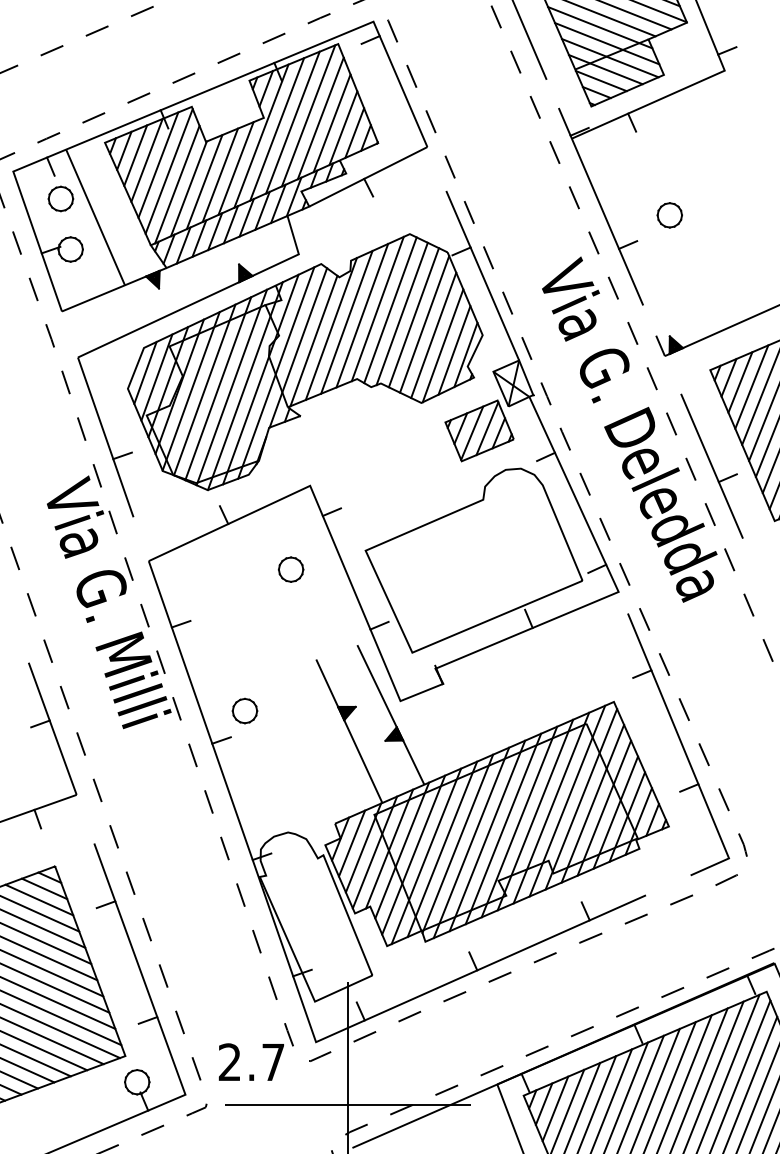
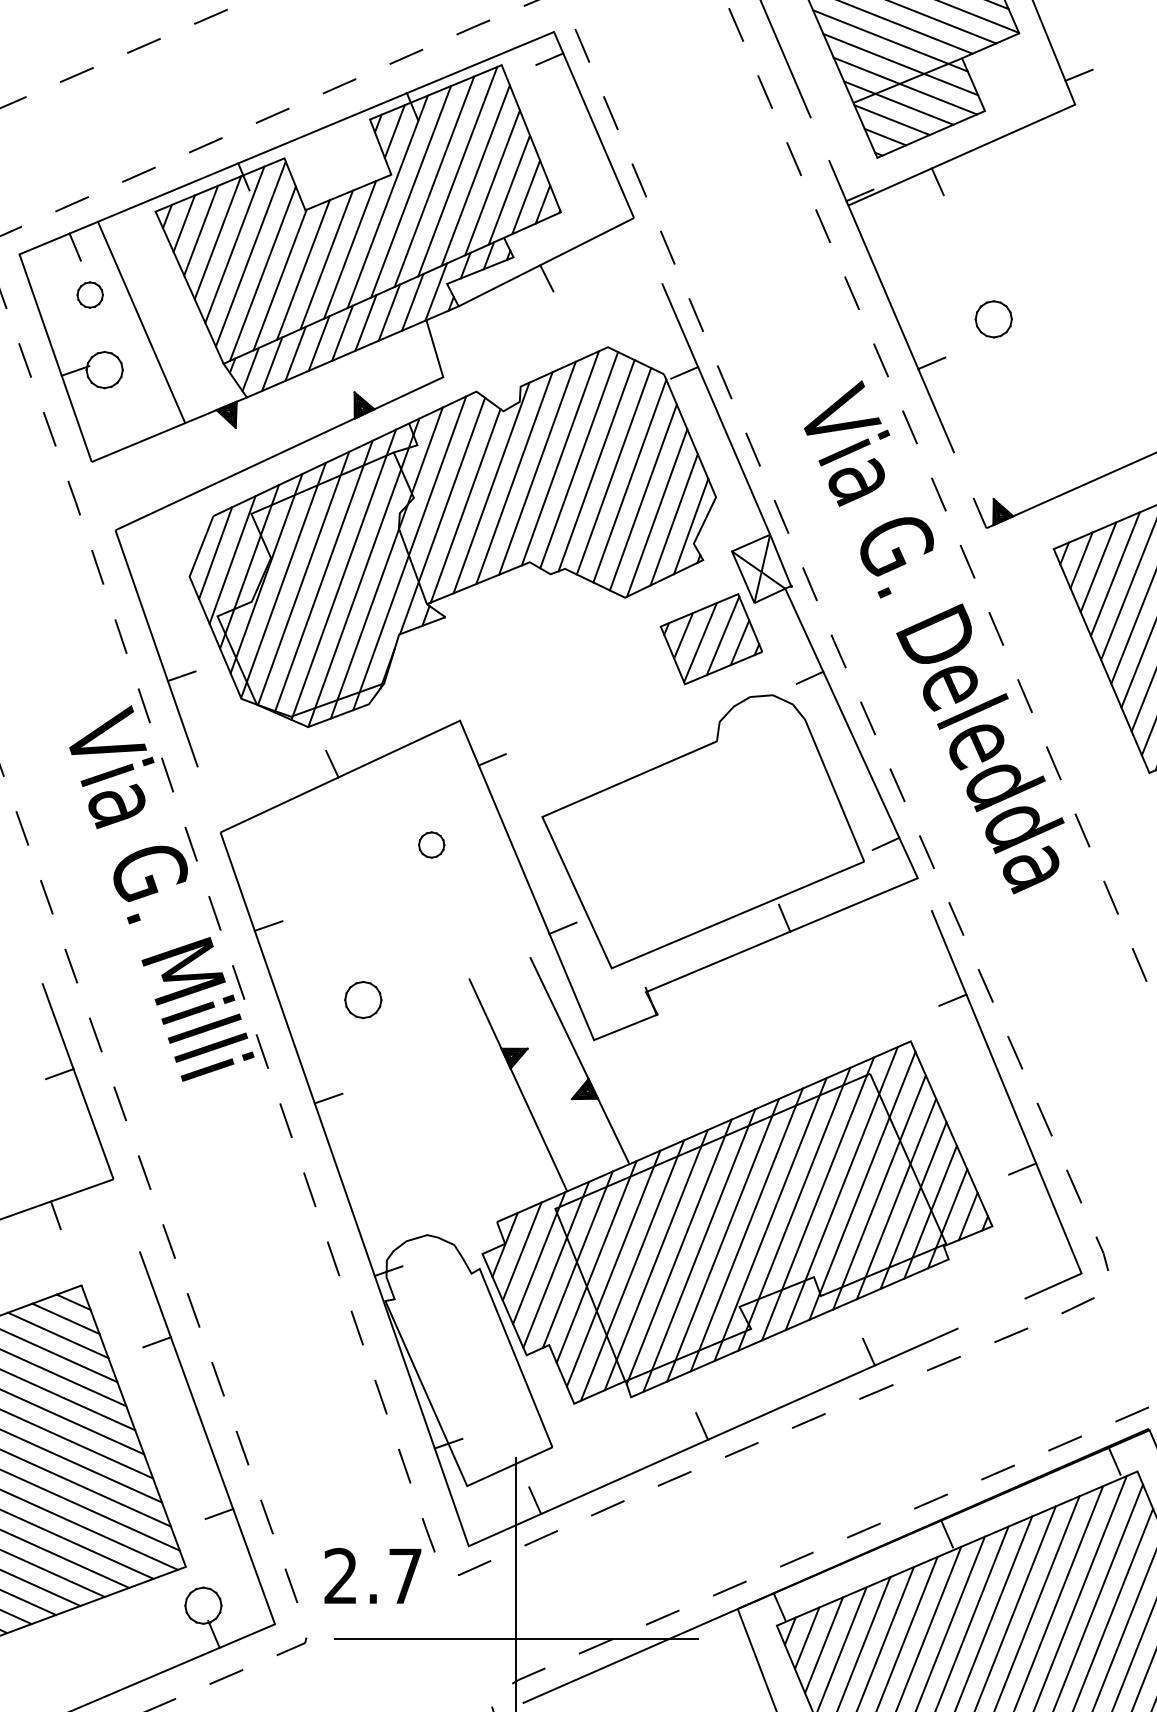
part: (60, 198) -> (89, 294), size x0.7
part: (711, 465) -> (1055, 690), removed
part: (290, 569) -> (430, 844), size x0.7
part: (244, 710) -> (362, 999), moved

